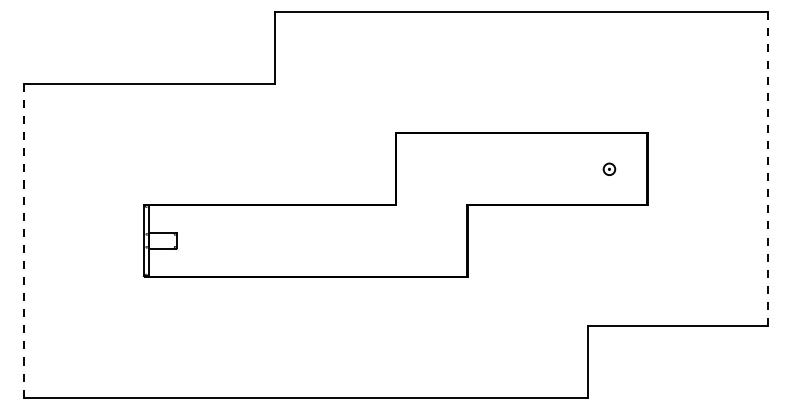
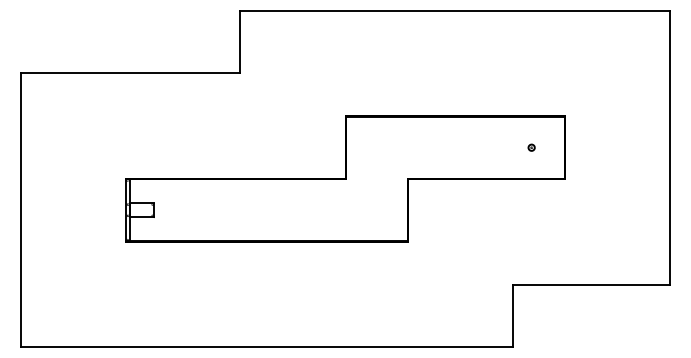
part: (609, 168) -> (531, 147), size x0.62
line: (768, 168) -> (670, 147), dashed -> solid
line: (23, 241) -> (20, 210), dashed -> solid

